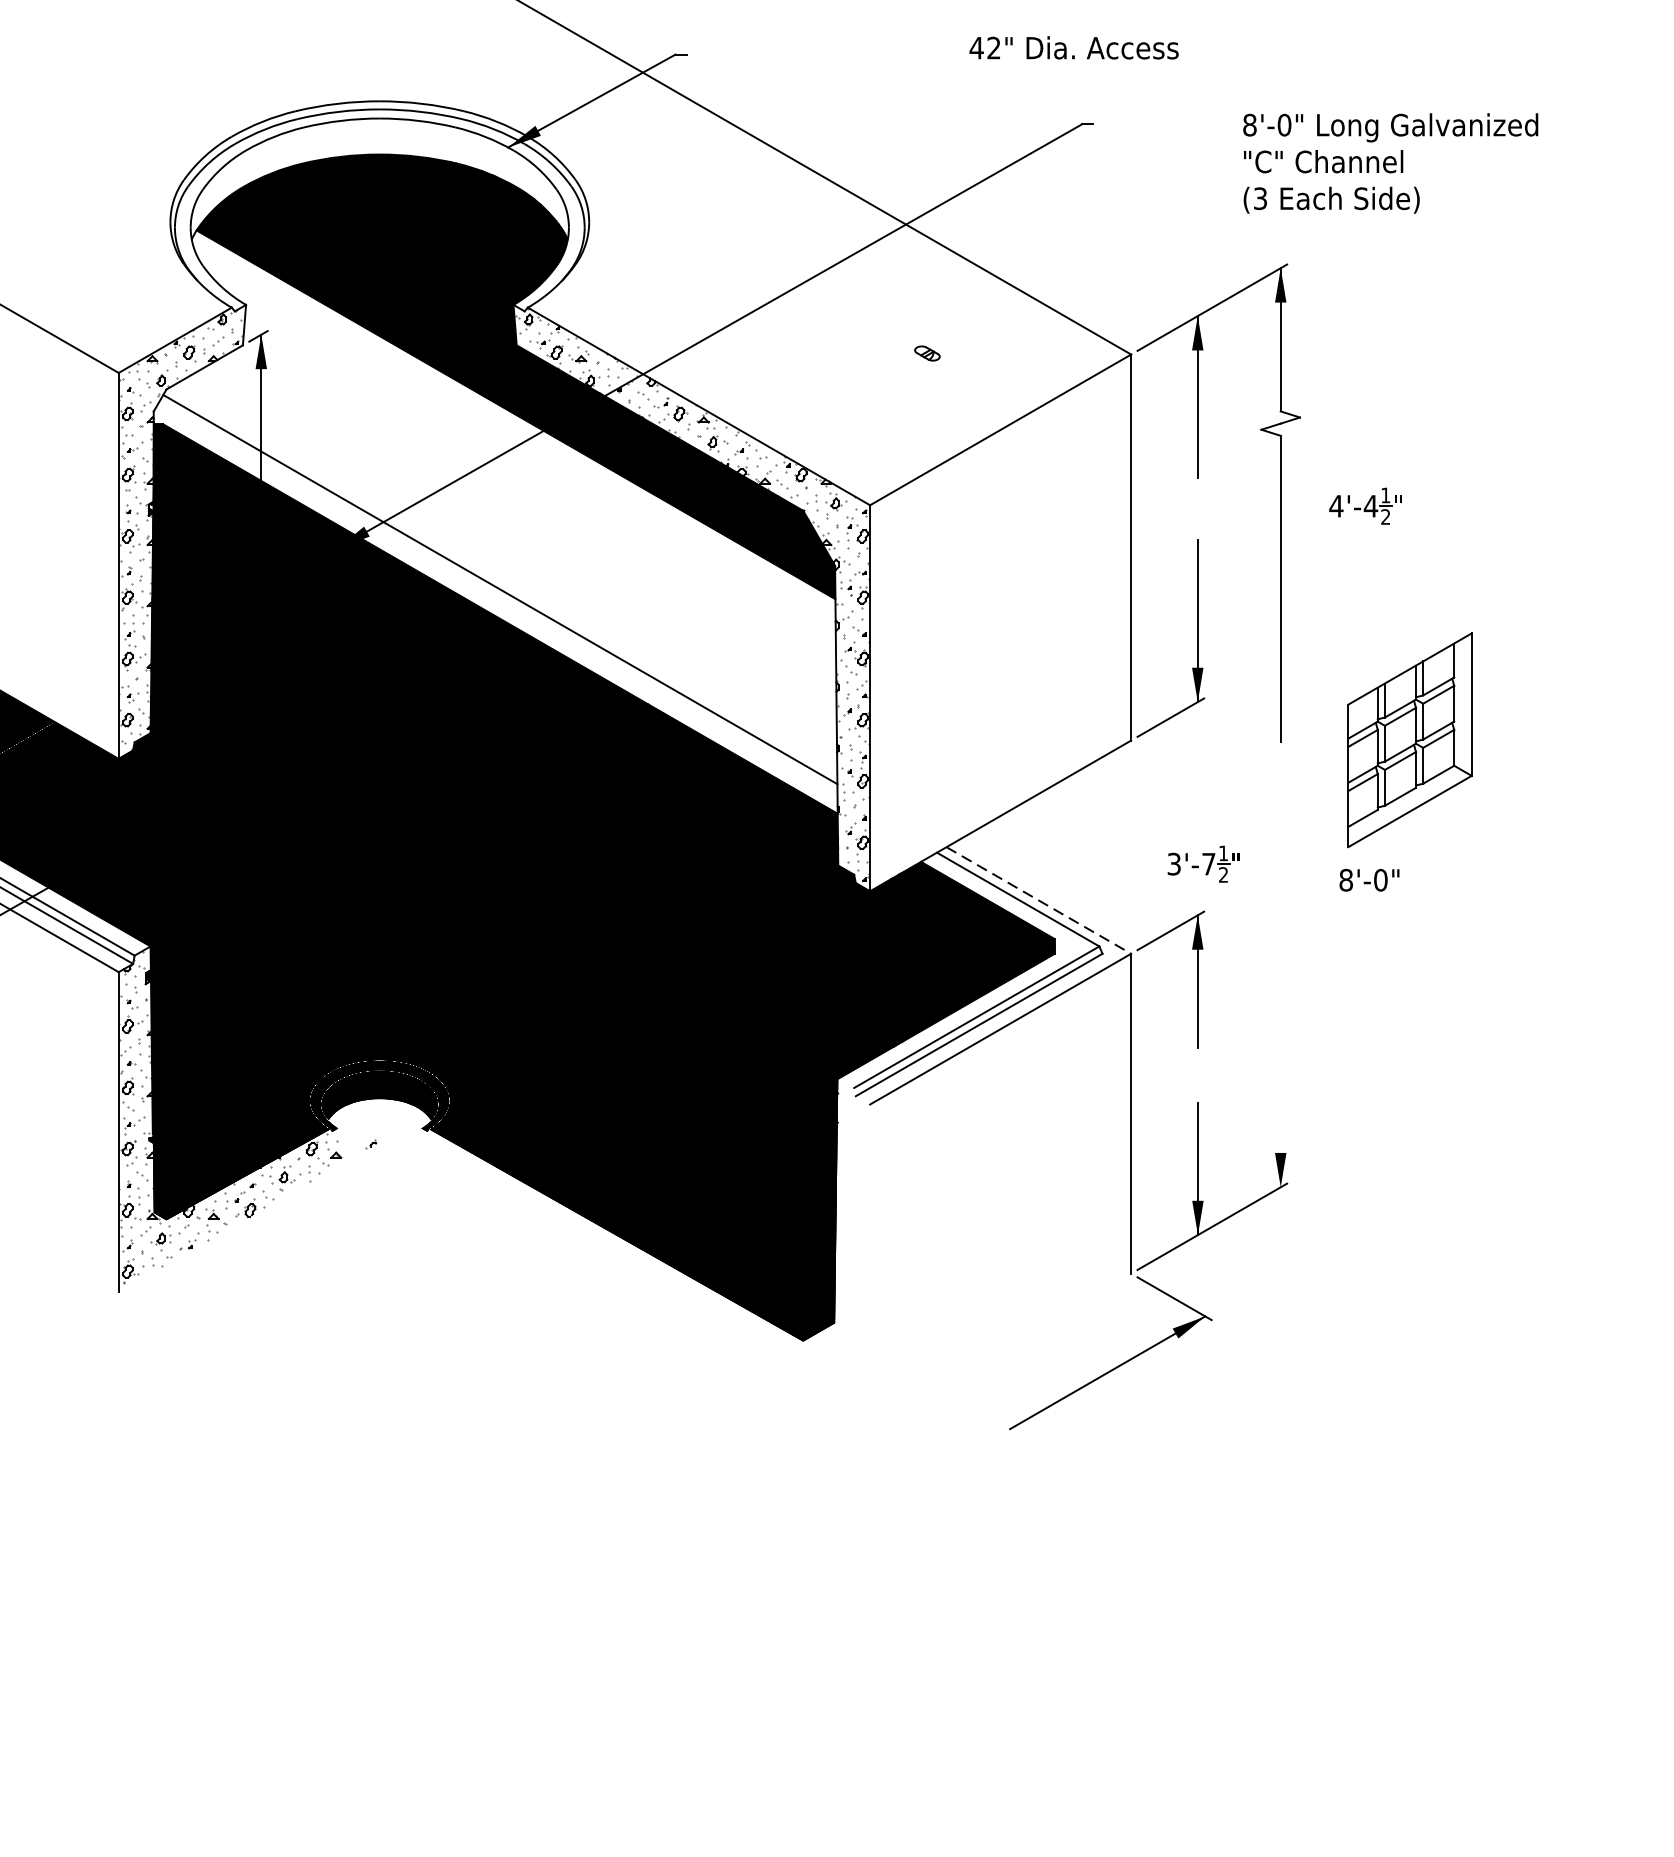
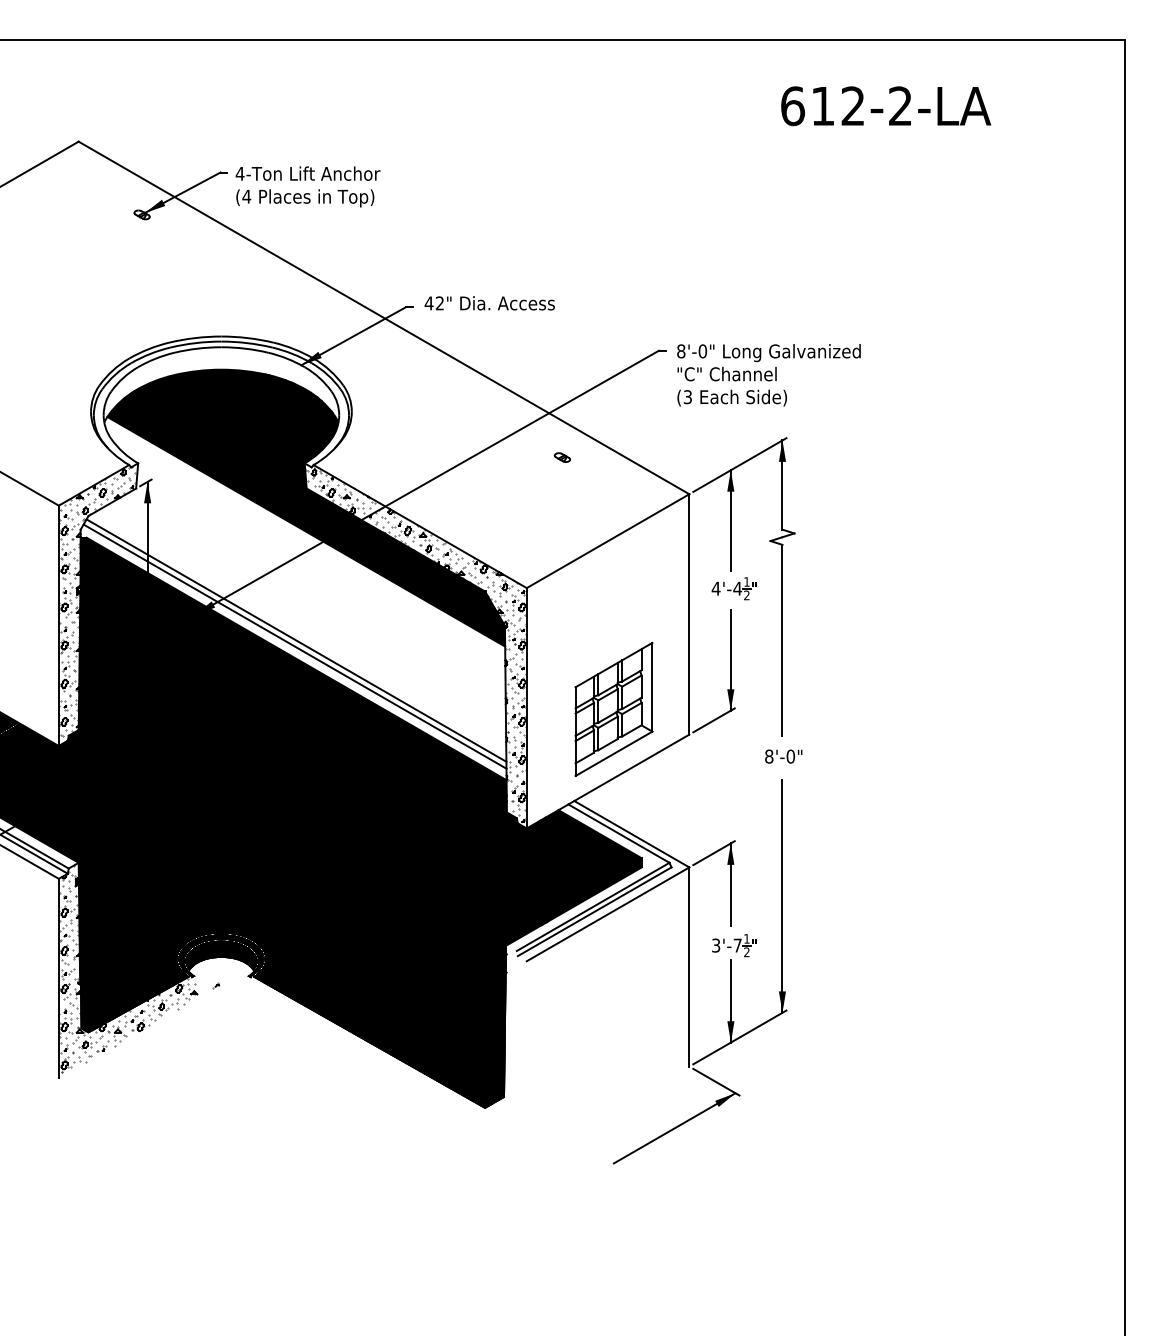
text: (1073, 48) -> (489, 303), moved
text: (1389, 163) -> (768, 375), moved
part: (925, 353) -> (561, 457), moved
part: (1364, 505) -> (733, 588), moved
line: (497, 599) -> (294, 646), added
part: (1409, 738) -> (613, 708), moved
part: (1203, 864) -> (734, 945), moved
text: (1369, 880) -> (783, 756), moved
line: (1039, 900) -> (632, 834), dashed -> solid
line: (1280, 998) -> (782, 895), added

